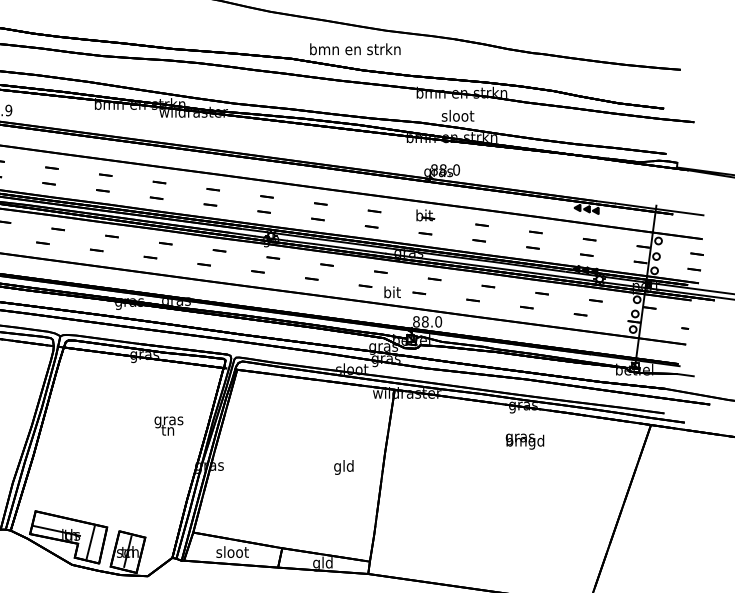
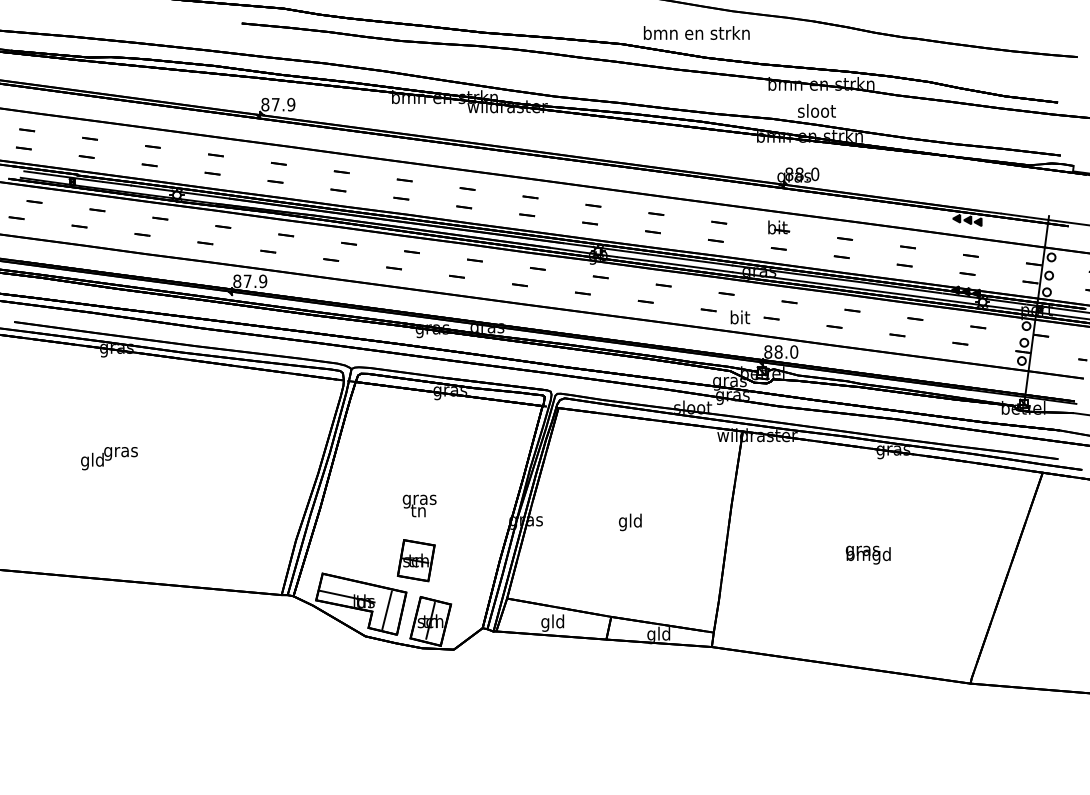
text: (168, 425) -> (419, 505), moved
text: (524, 441) -> (867, 554), moved
text: (344, 467) -> (630, 522), moved
part: (114, 500) -> (415, 560), added
text: (232, 553) -> (553, 622), sloot -> gld

